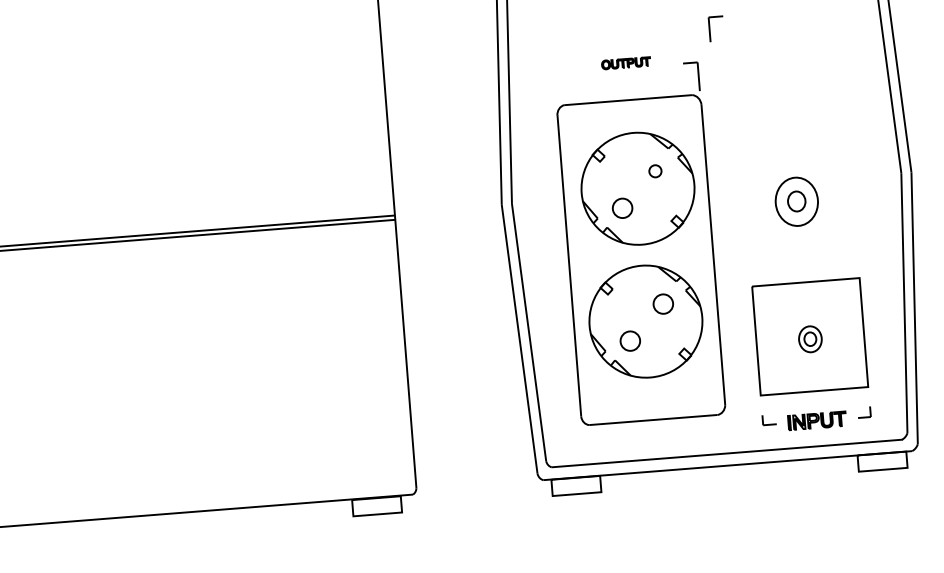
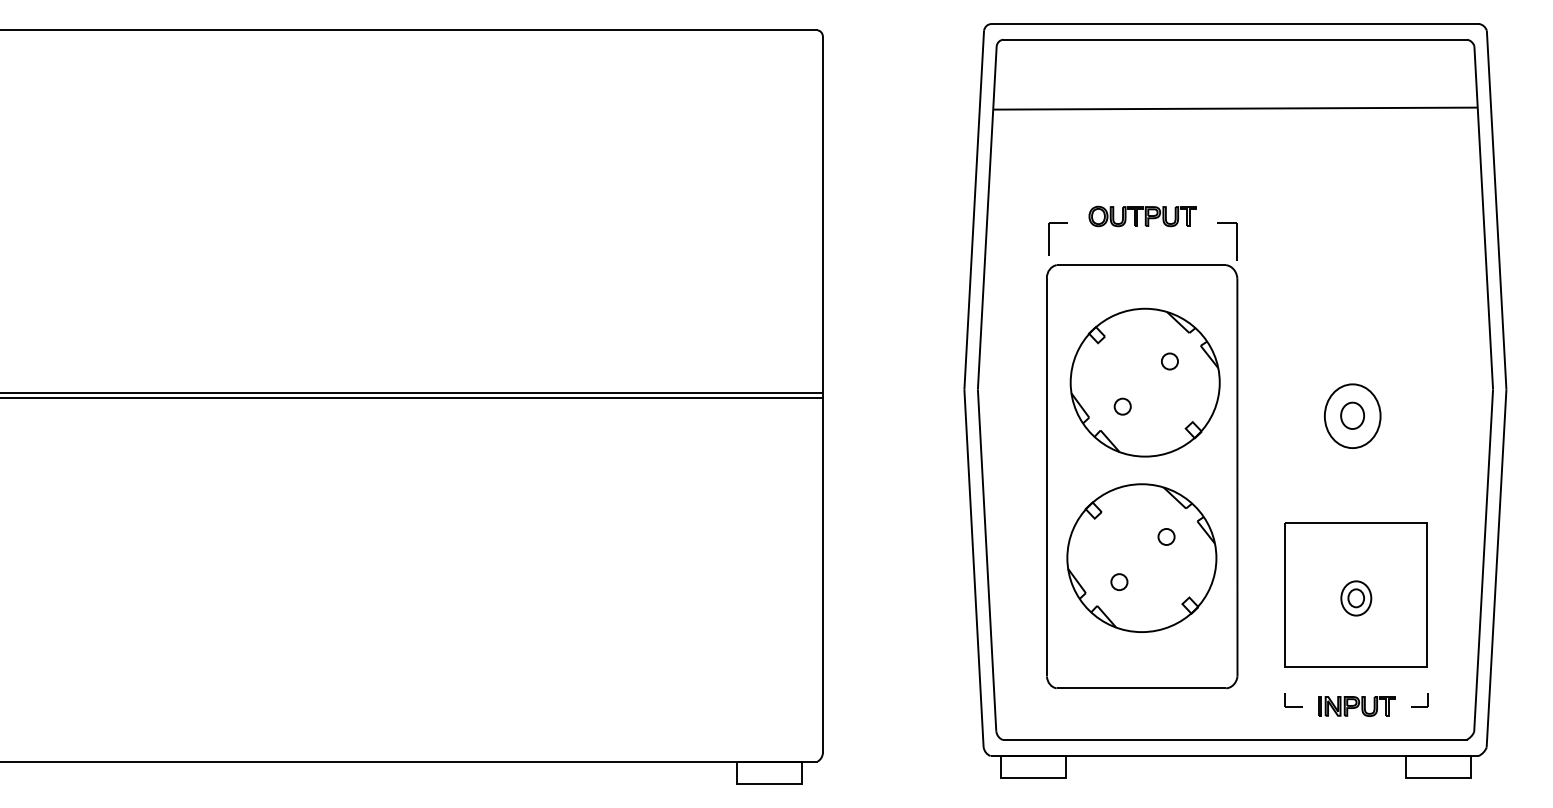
part: (710, 29) -> (1049, 238), moved
part: (626, 63) -> (1142, 216), size x1.67
part: (622, 208) -> (1122, 406), size x0.62
part: (663, 303) -> (1166, 536), size x0.62
part: (630, 340) -> (1119, 581), size x0.62

